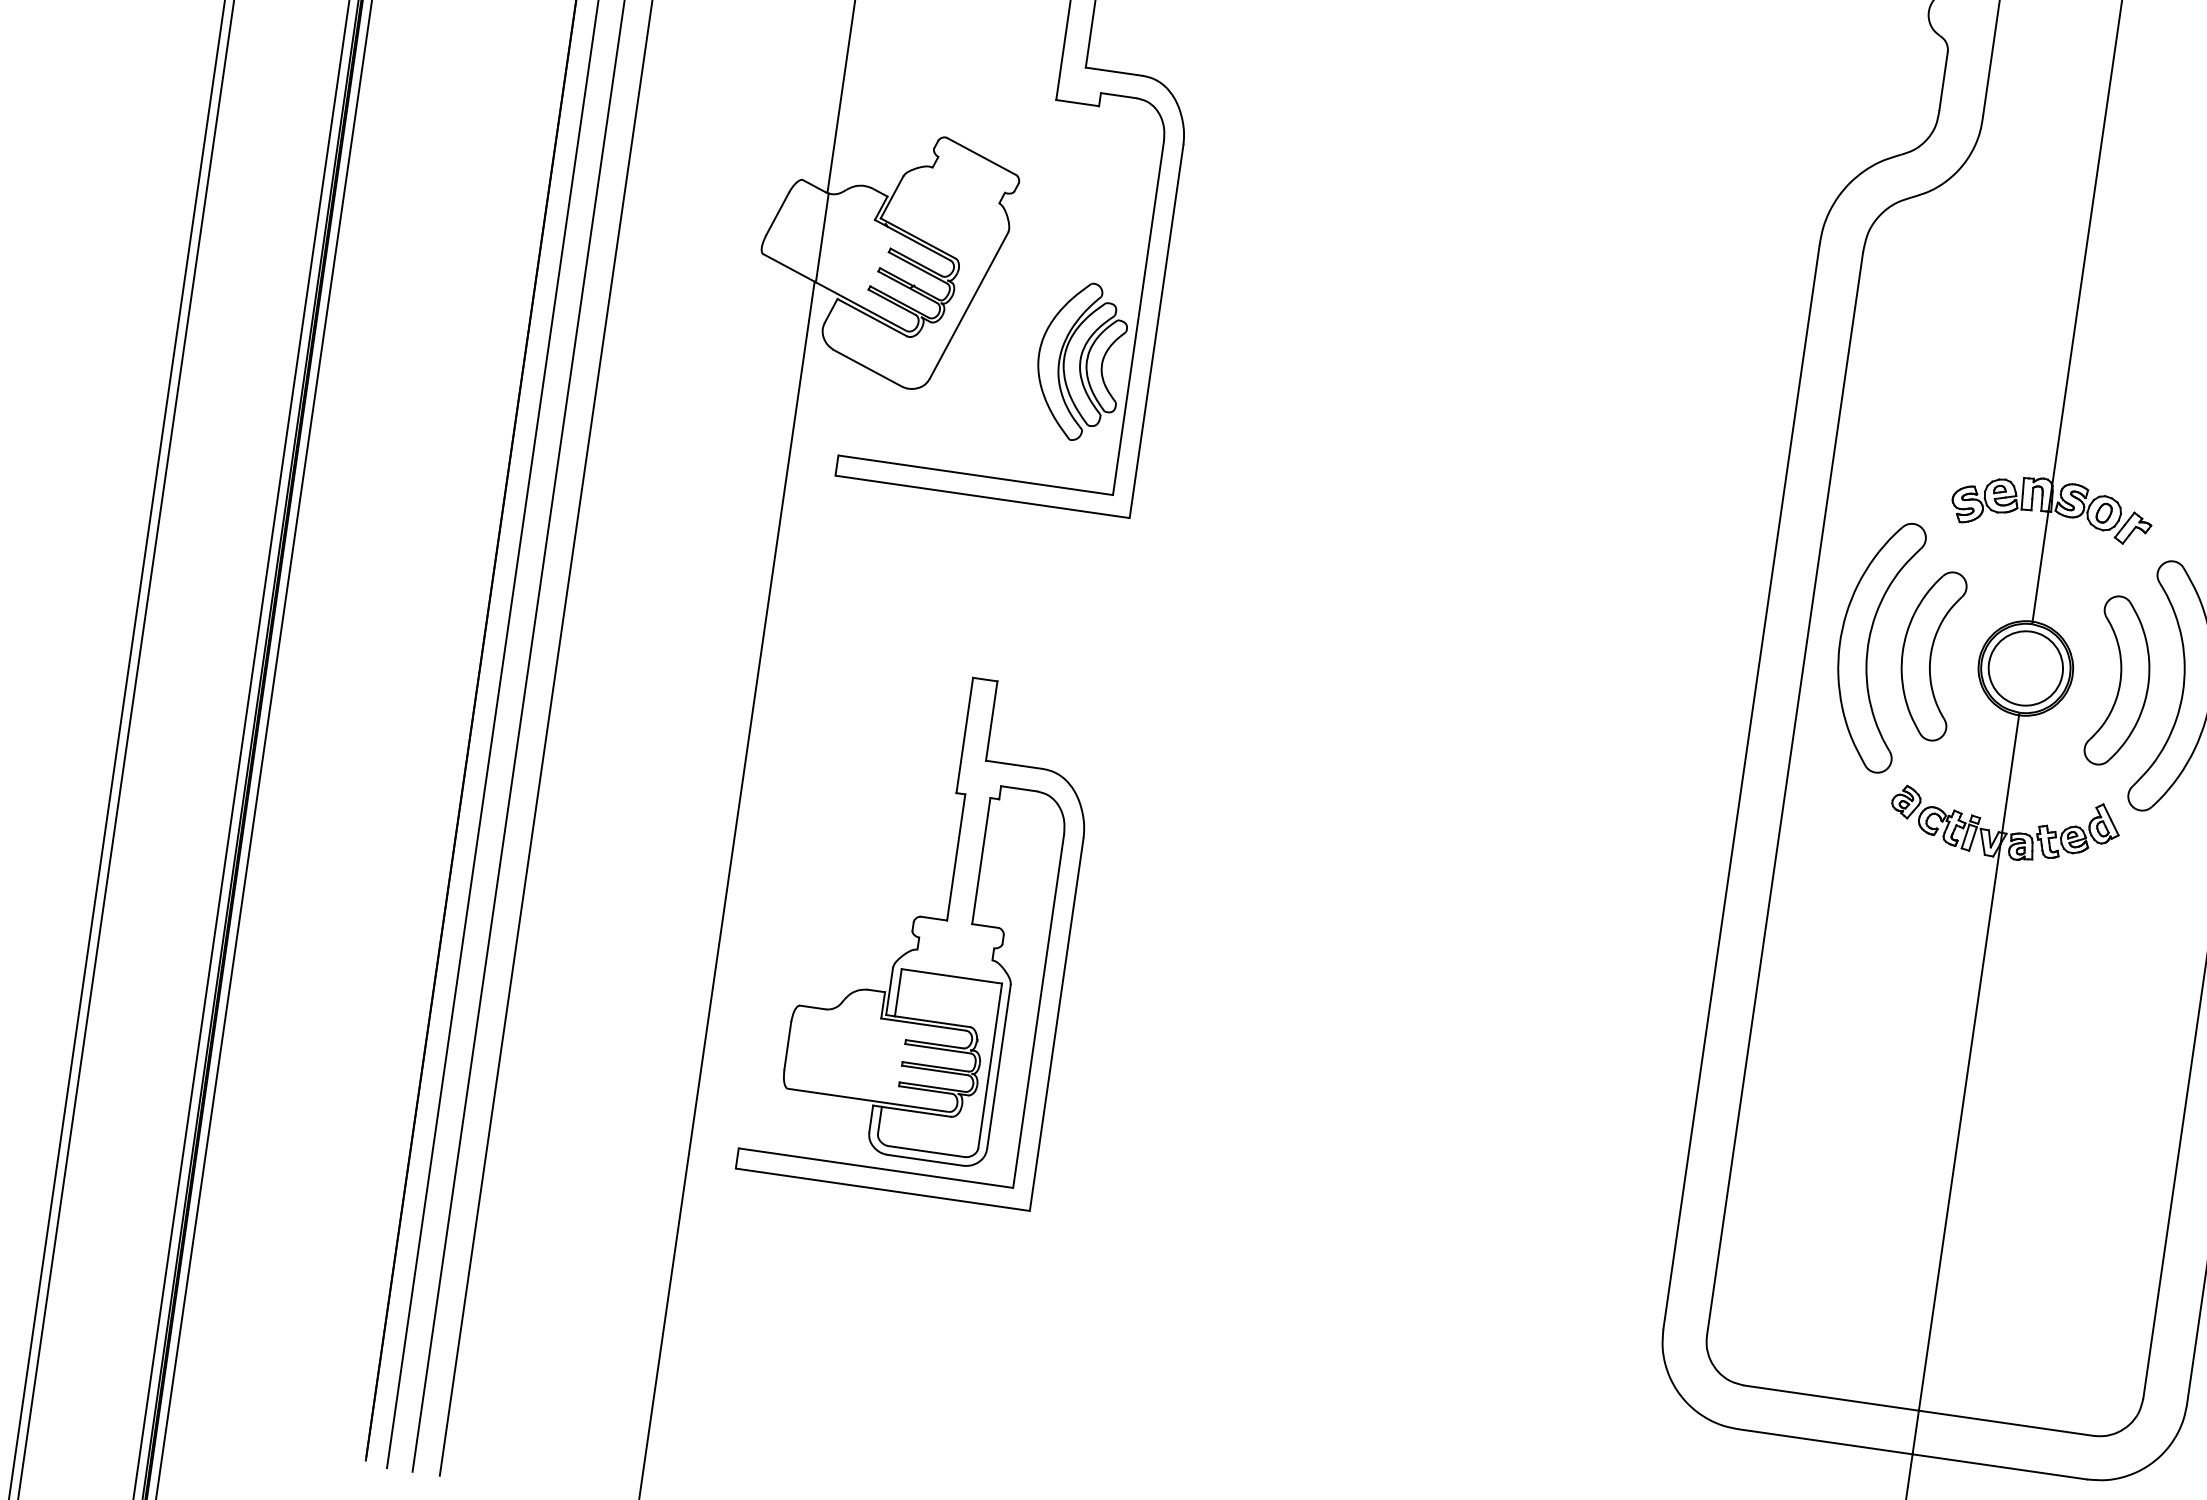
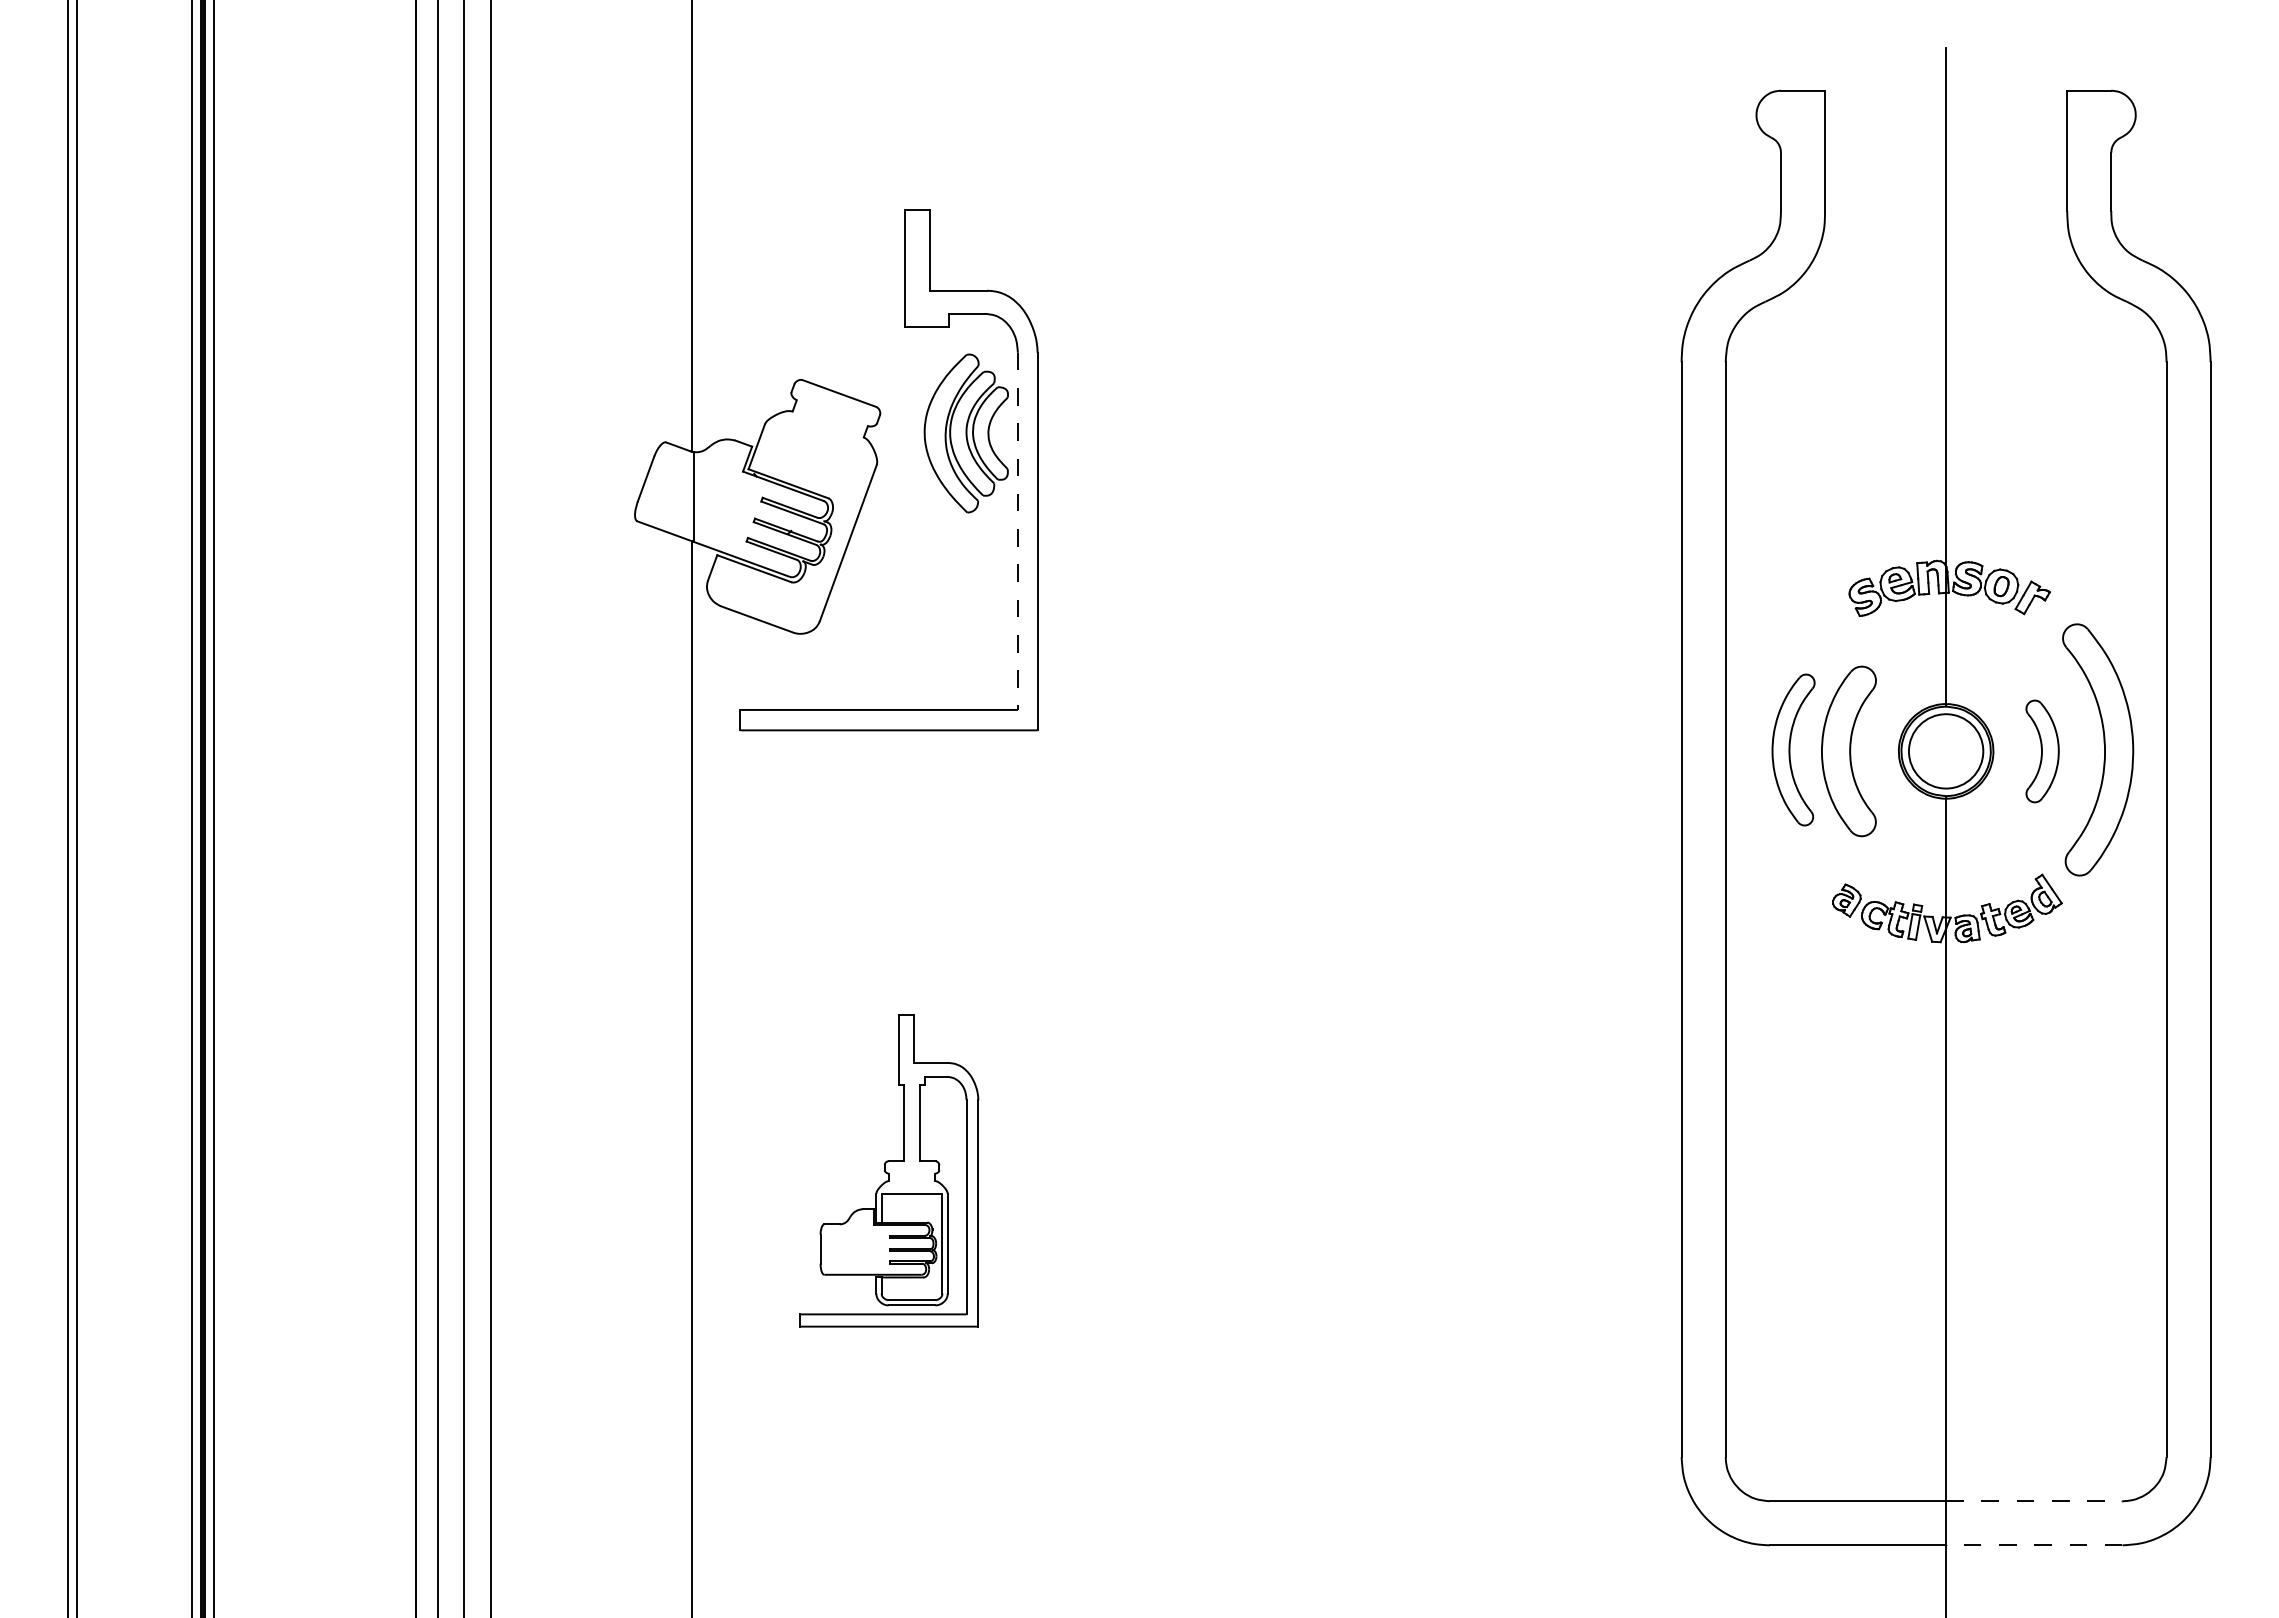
line: (1138, 318) -> (1017, 531), solid -> dashed
part: (1079, 361) -> (965, 433), moved
part: (1875, 644) -> (1793, 749), size x0.6
part: (2121, 682) -> (2042, 751), size x0.6
part: (920, 932) -> (889, 1170), size x0.6
line: (2006, 1423) -> (2034, 1501), solid -> dashed
line: (1999, 1466) -> (2033, 1545), solid -> dashed

